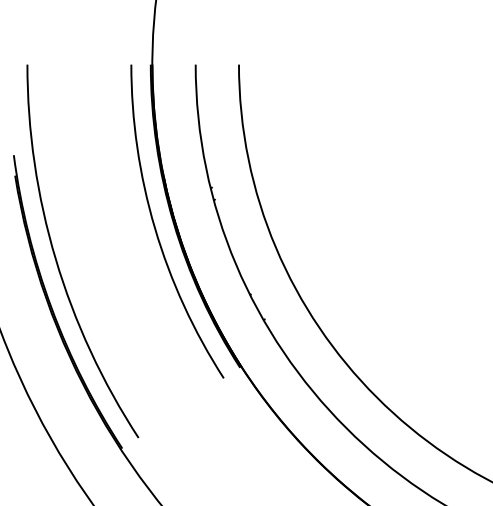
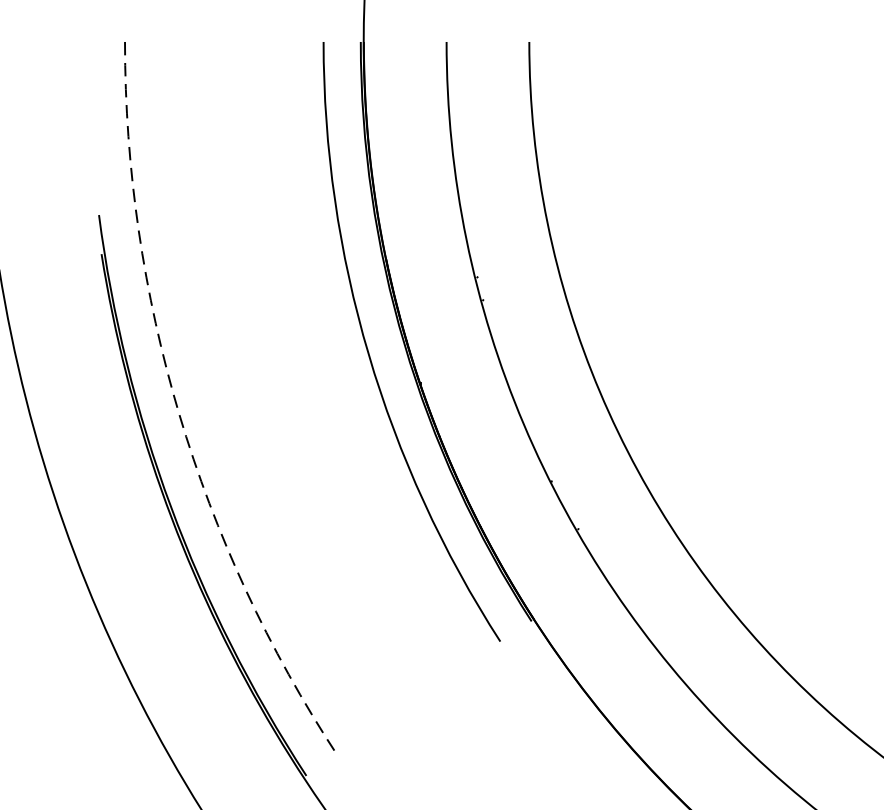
arc: (55, 259) -> (178, 414), solid -> dashed

